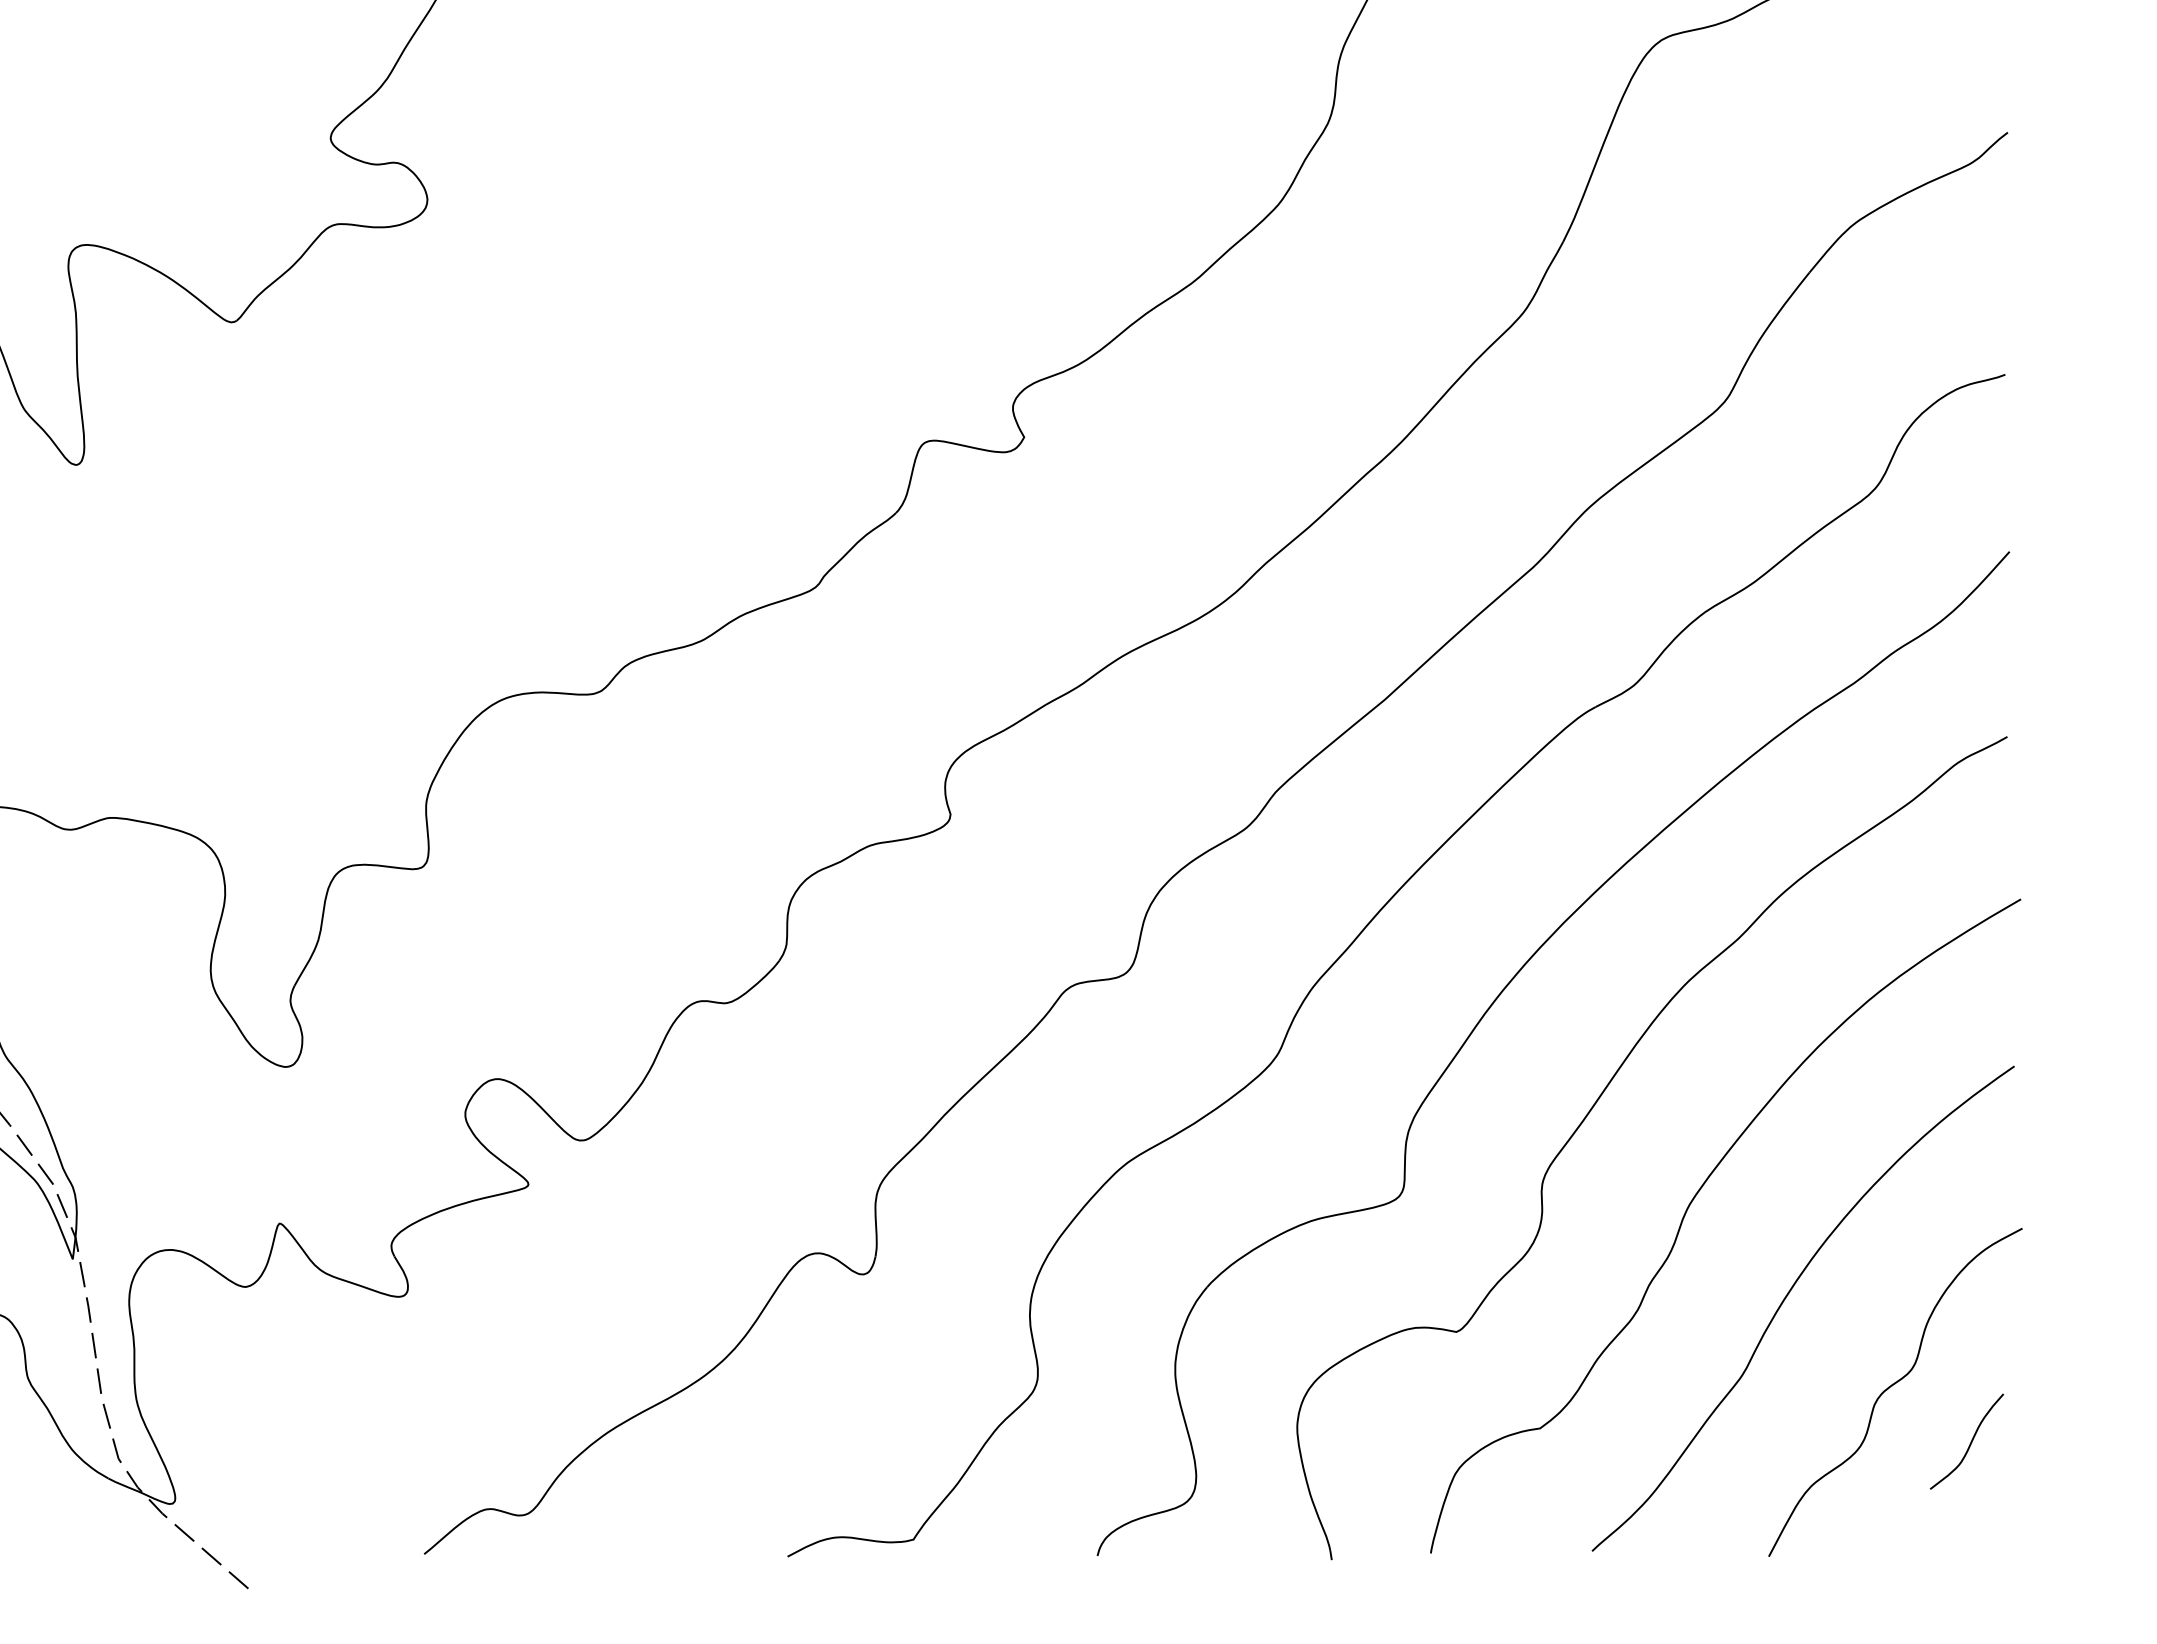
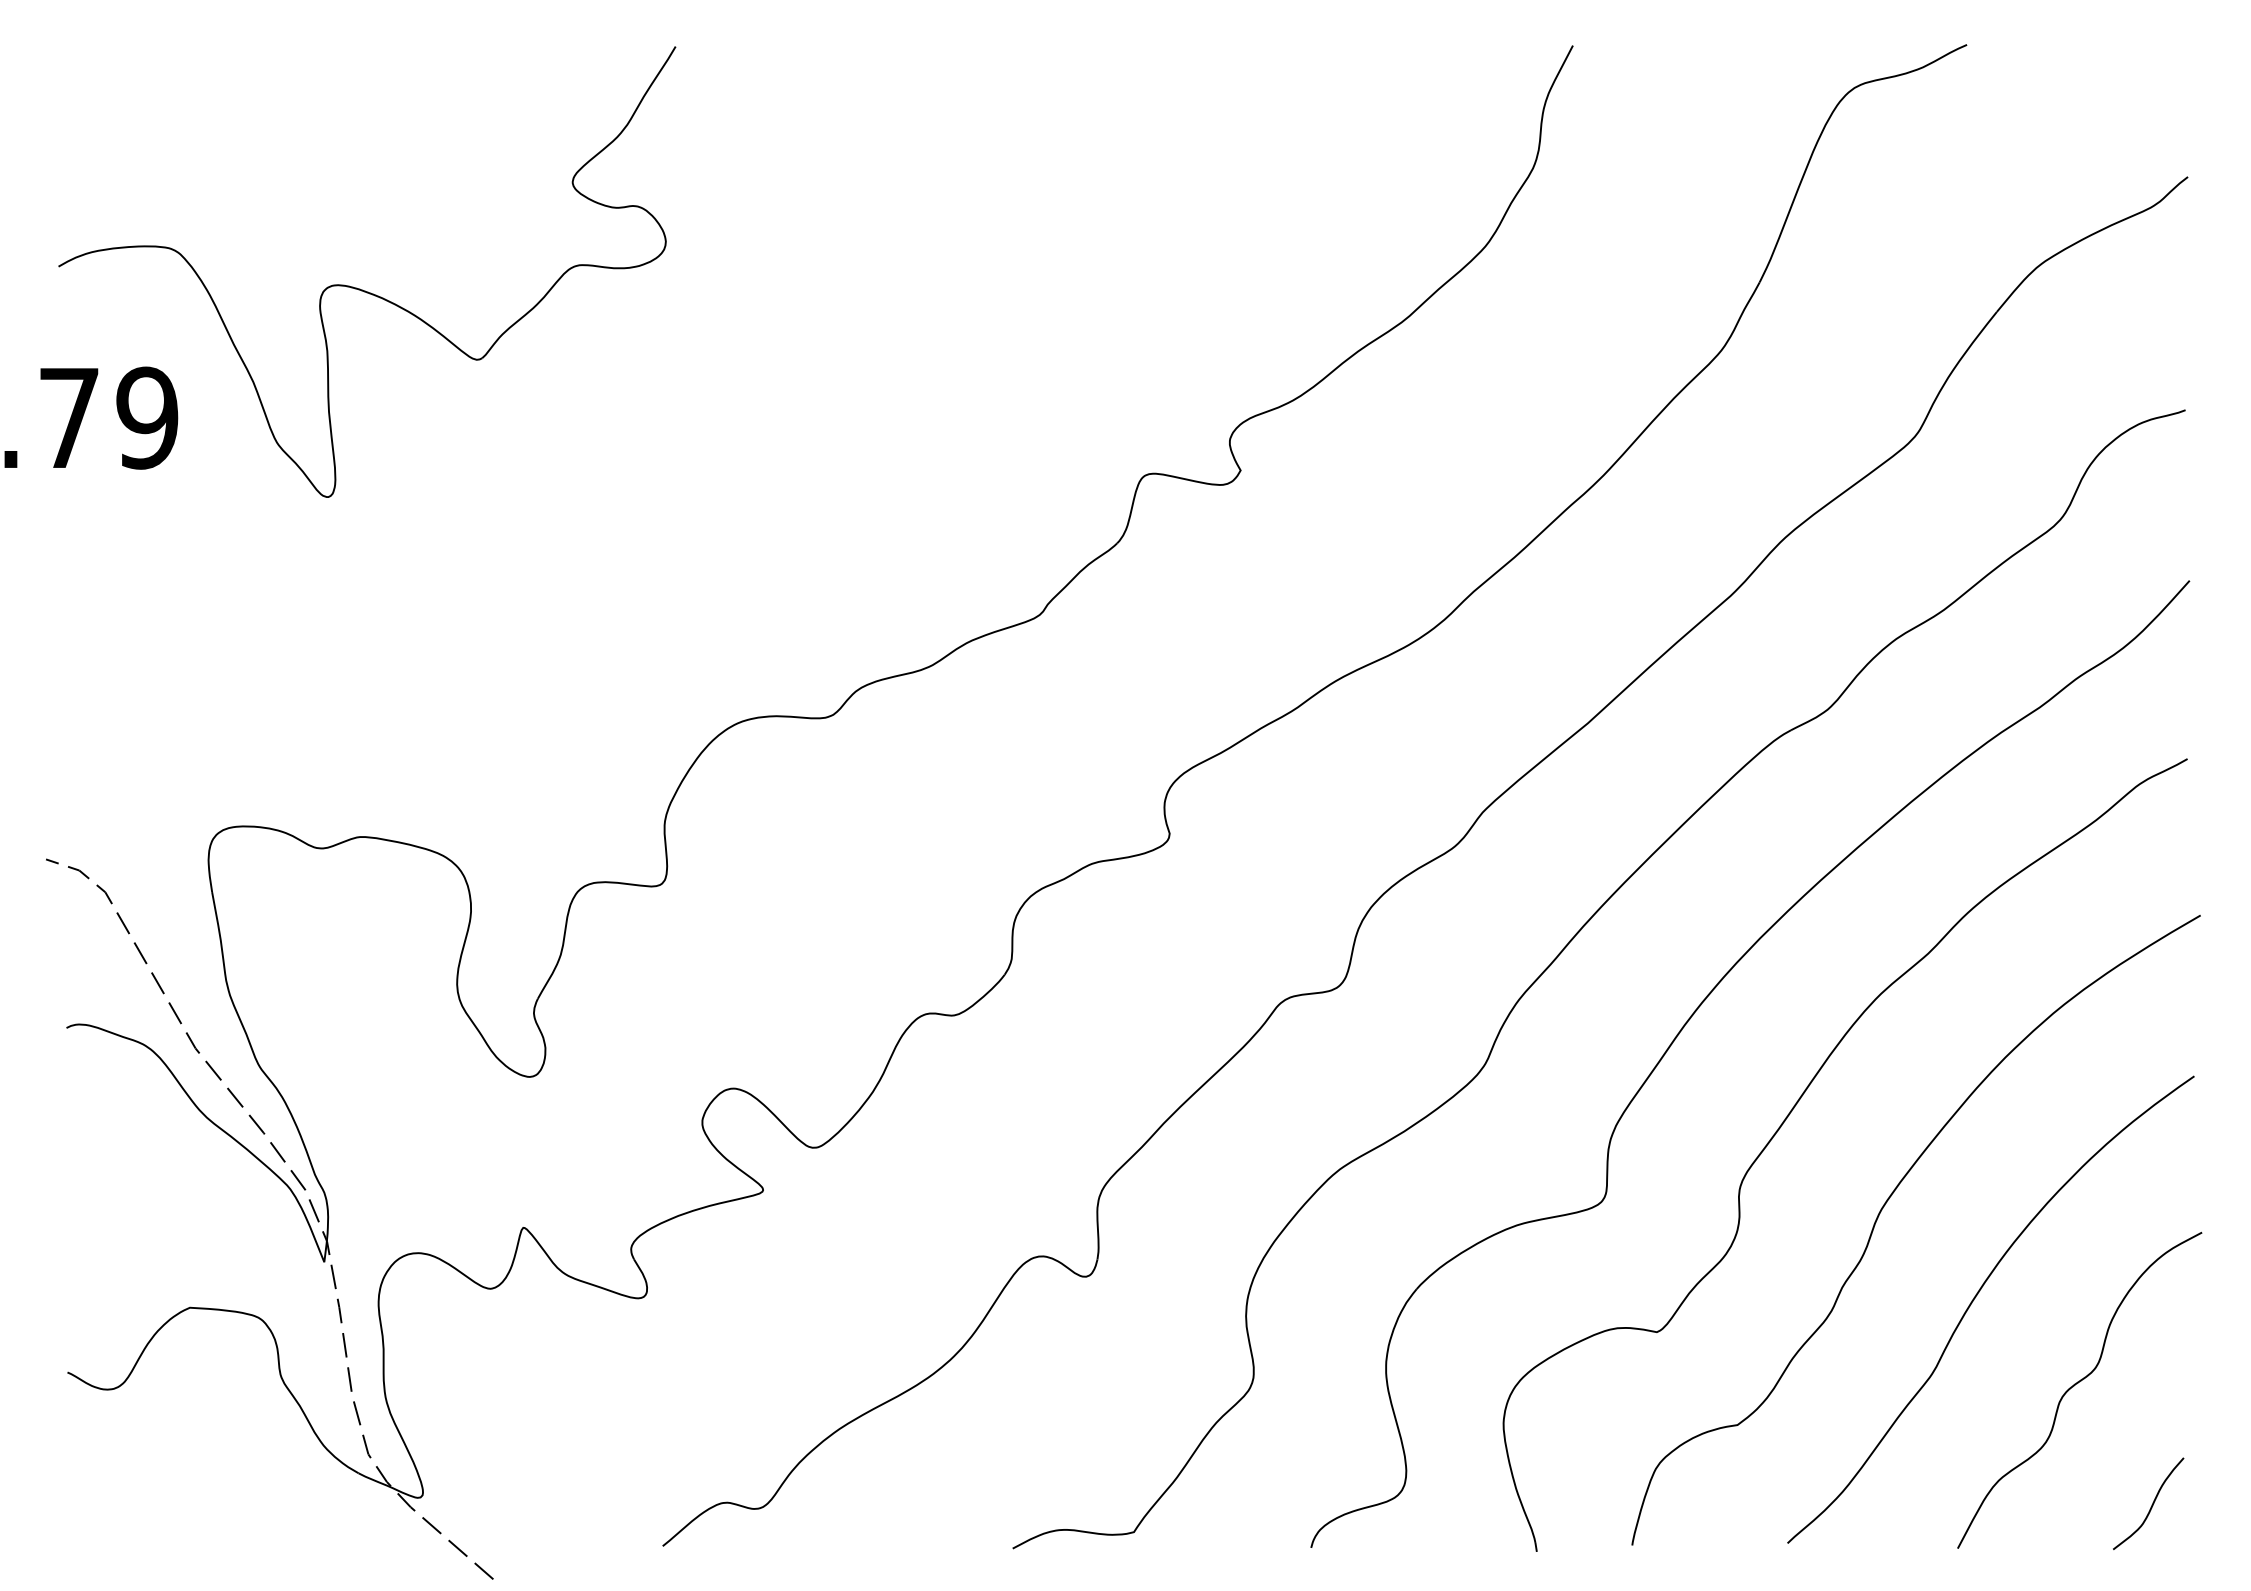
curve: (1969, 1442) -> (2151, 1504), moved

